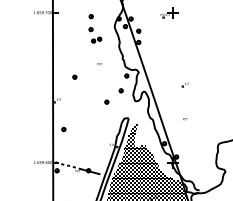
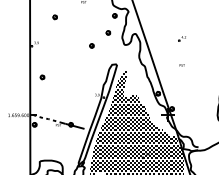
part: (184, 84) -> (181, 38), moved

